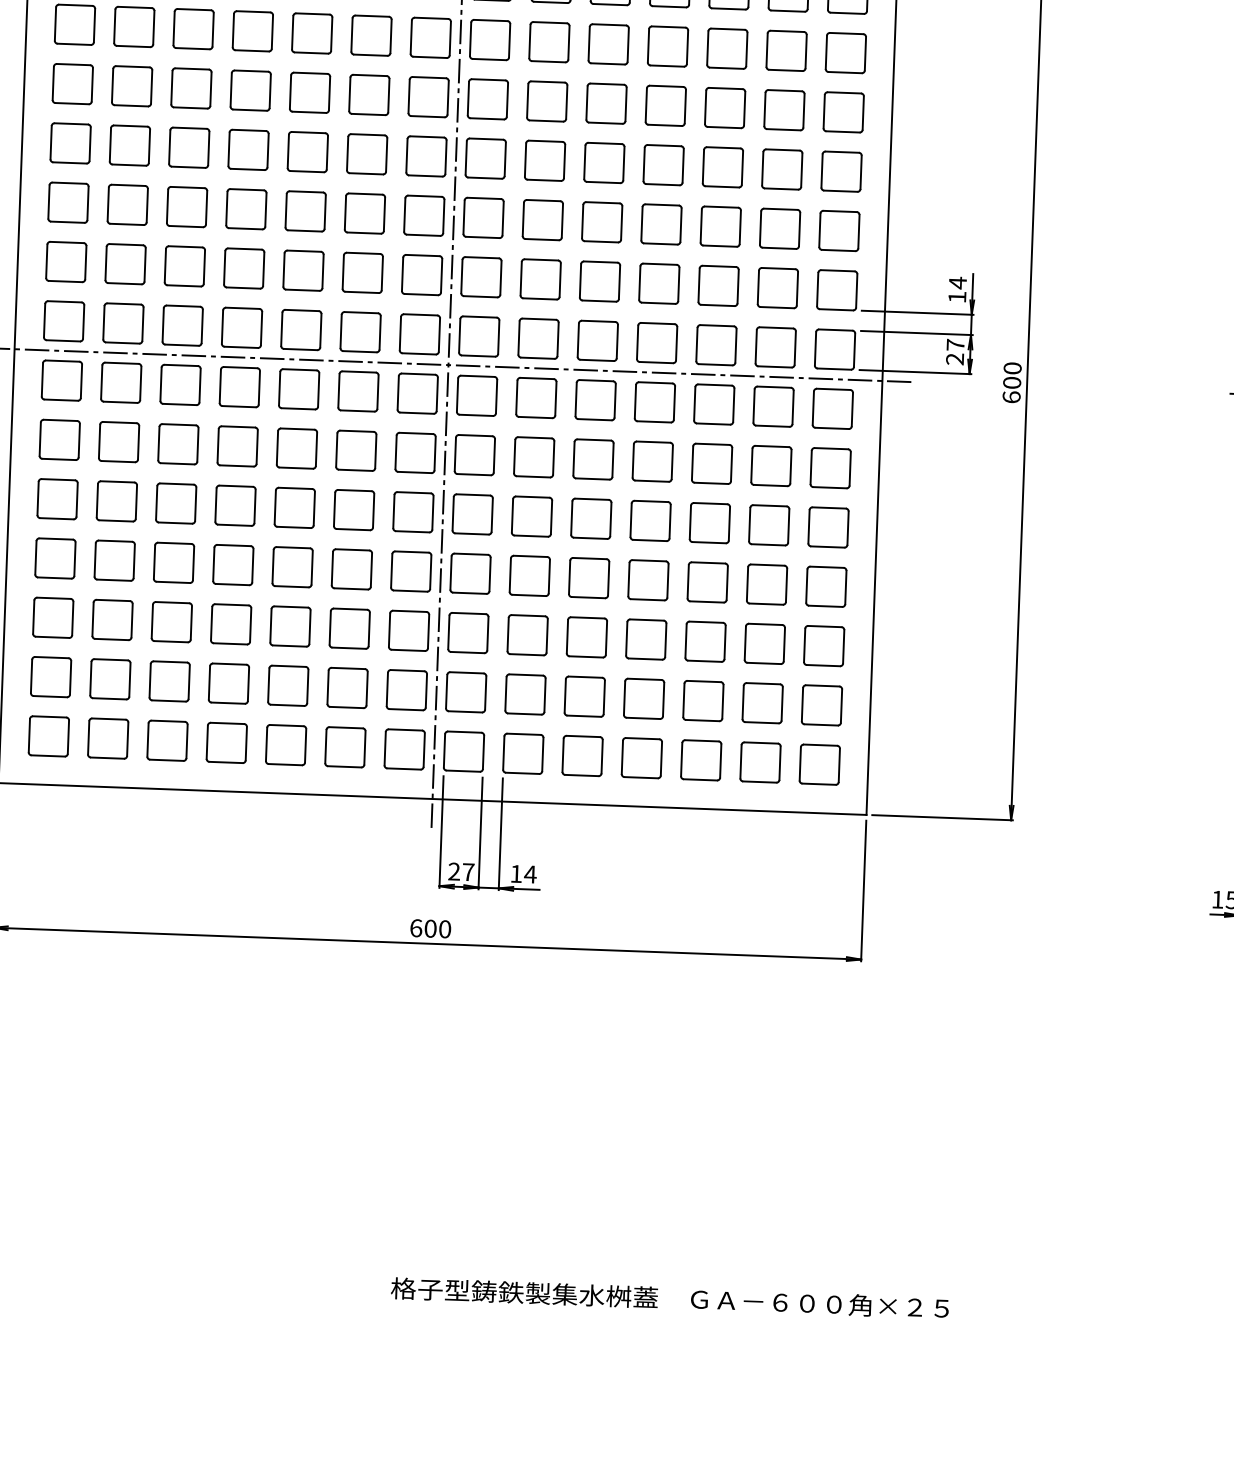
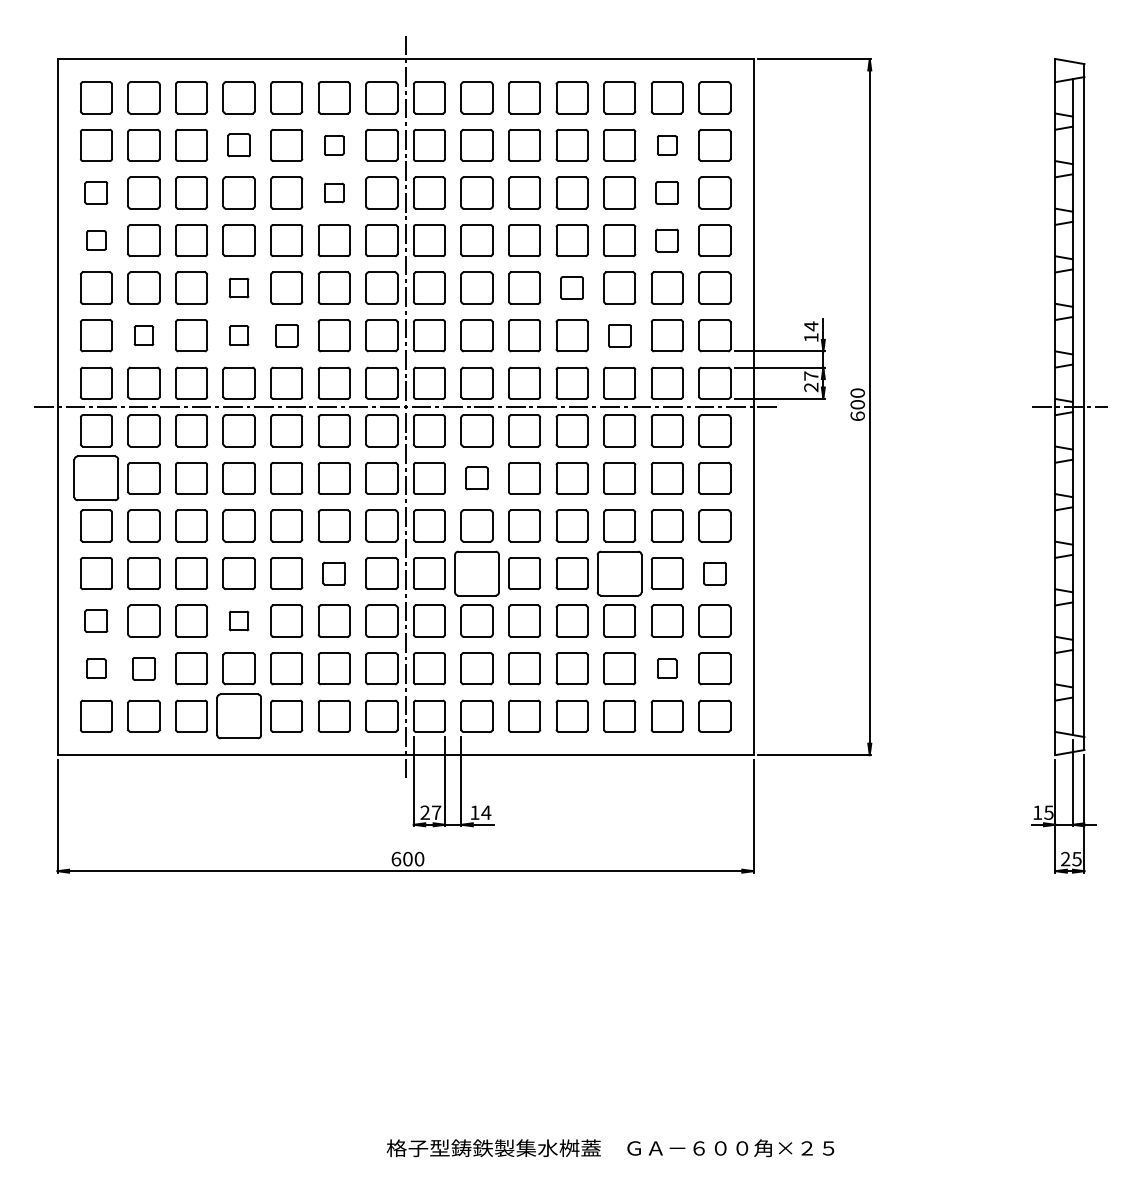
part: (252, 31) -> (238, 145), size x0.7
part: (370, 35) -> (333, 145), size x0.6
part: (785, 50) -> (666, 145), size x0.6
part: (72, 83) -> (96, 192), size x0.7
part: (368, 94) -> (333, 192), size x0.6
part: (783, 109) -> (666, 192), size x0.7
part: (70, 143) -> (96, 240), size x0.6
part: (781, 169) -> (666, 240), size x0.7
part: (245, 208) -> (238, 287), size x0.6
part: (660, 223) -> (571, 287), size x0.7
part: (124, 263) -> (143, 335), size x0.6
part: (243, 268) -> (238, 335), size x0.6
part: (303, 270) -> (286, 335), size x0.7
part: (718, 285) -> (619, 335), size x0.7
part: (59, 440) -> (96, 478), size x1.4
part: (533, 457) -> (476, 478), size x0.7
part: (350, 569) -> (333, 573), size x0.7
part: (529, 575) -> (476, 573), size x1.4
part: (707, 582) -> (619, 573), size x1.4
part: (825, 586) -> (714, 573), size x0.7
part: (53, 617) -> (96, 620), size x0.7
part: (230, 623) -> (238, 620), size x0.6
part: (51, 676) -> (96, 668), size x0.6
part: (109, 679) -> (143, 668), size x0.7
part: (761, 702) -> (666, 668), size x0.6
part: (226, 741) -> (238, 715), size x1.4

